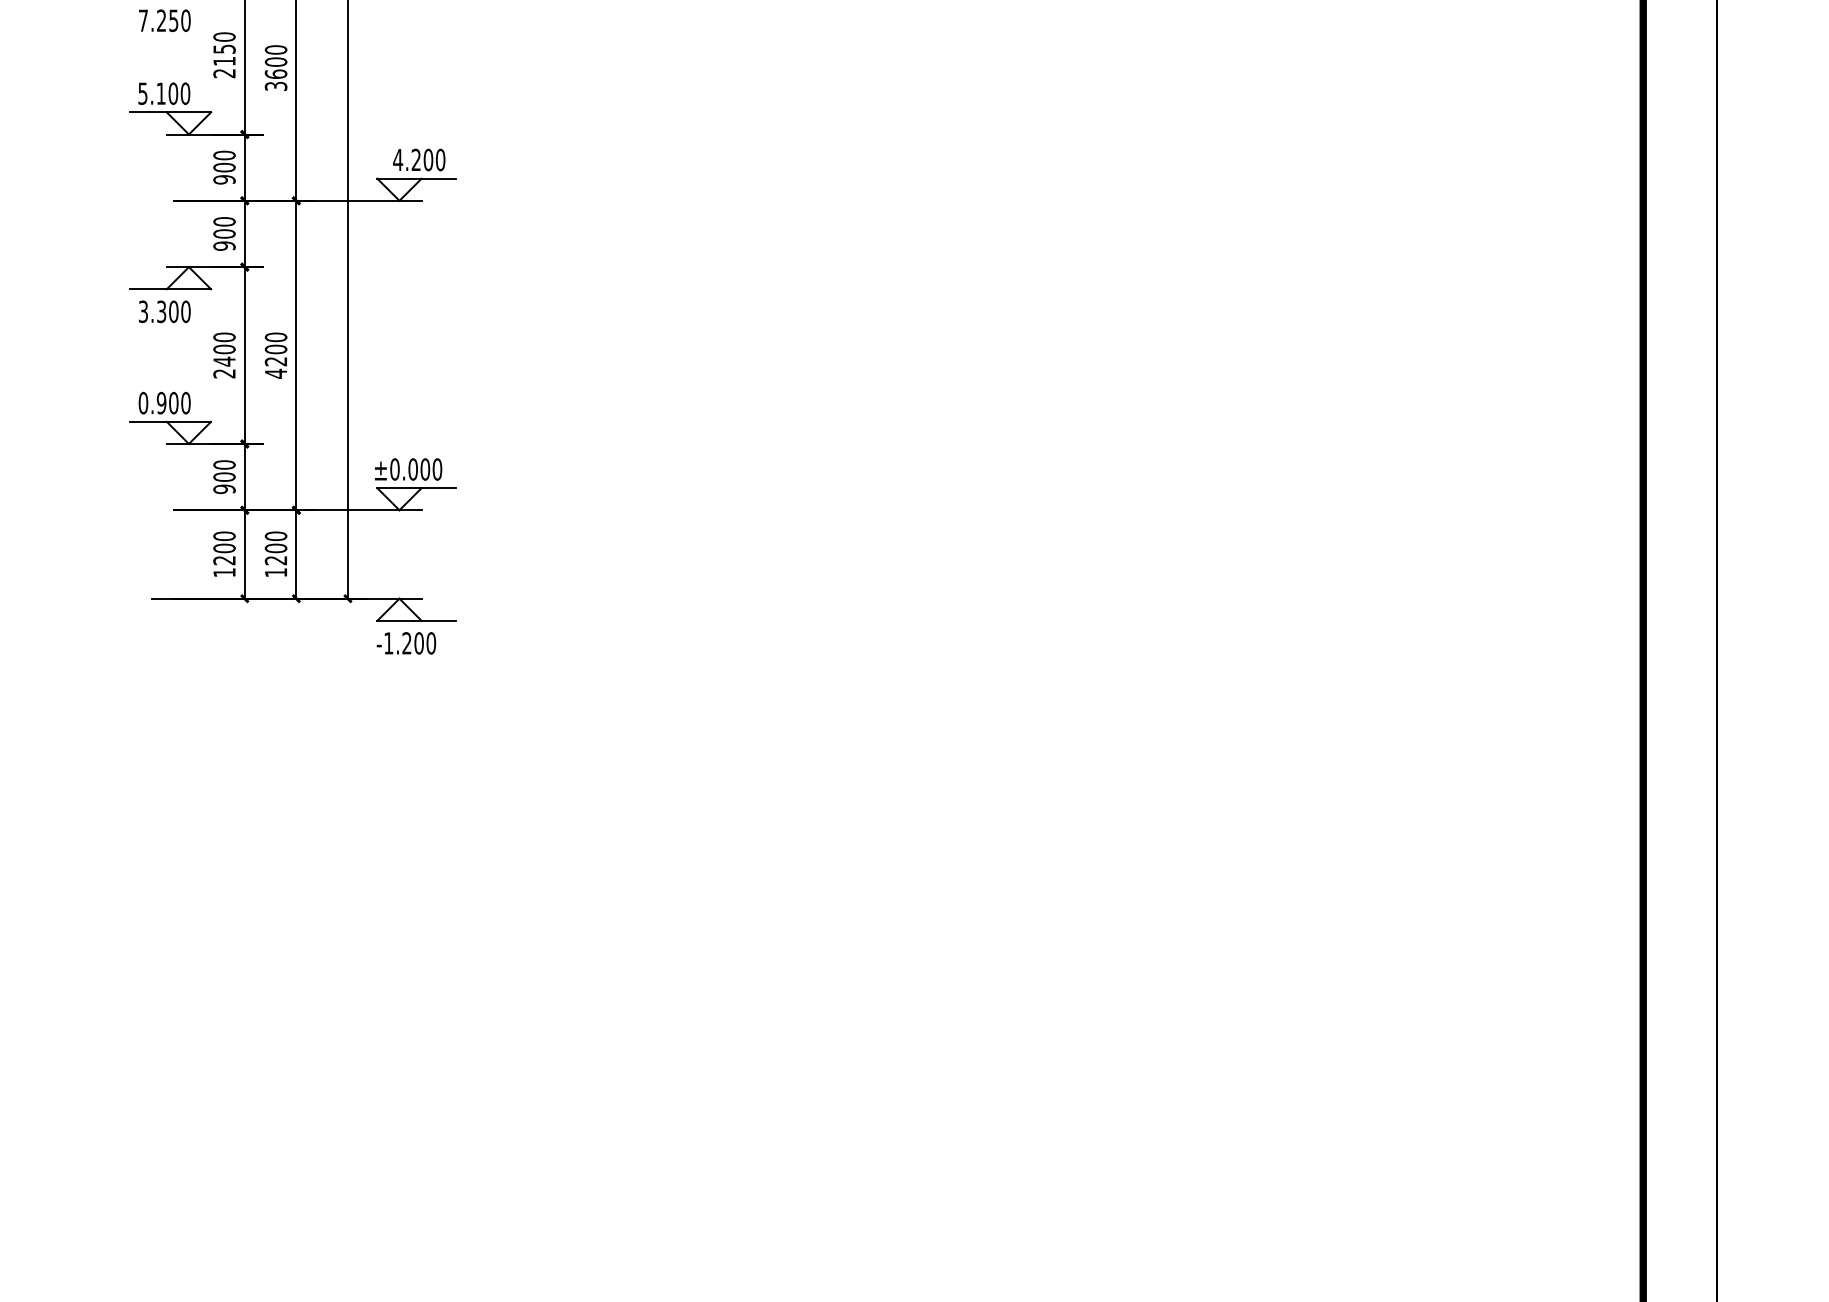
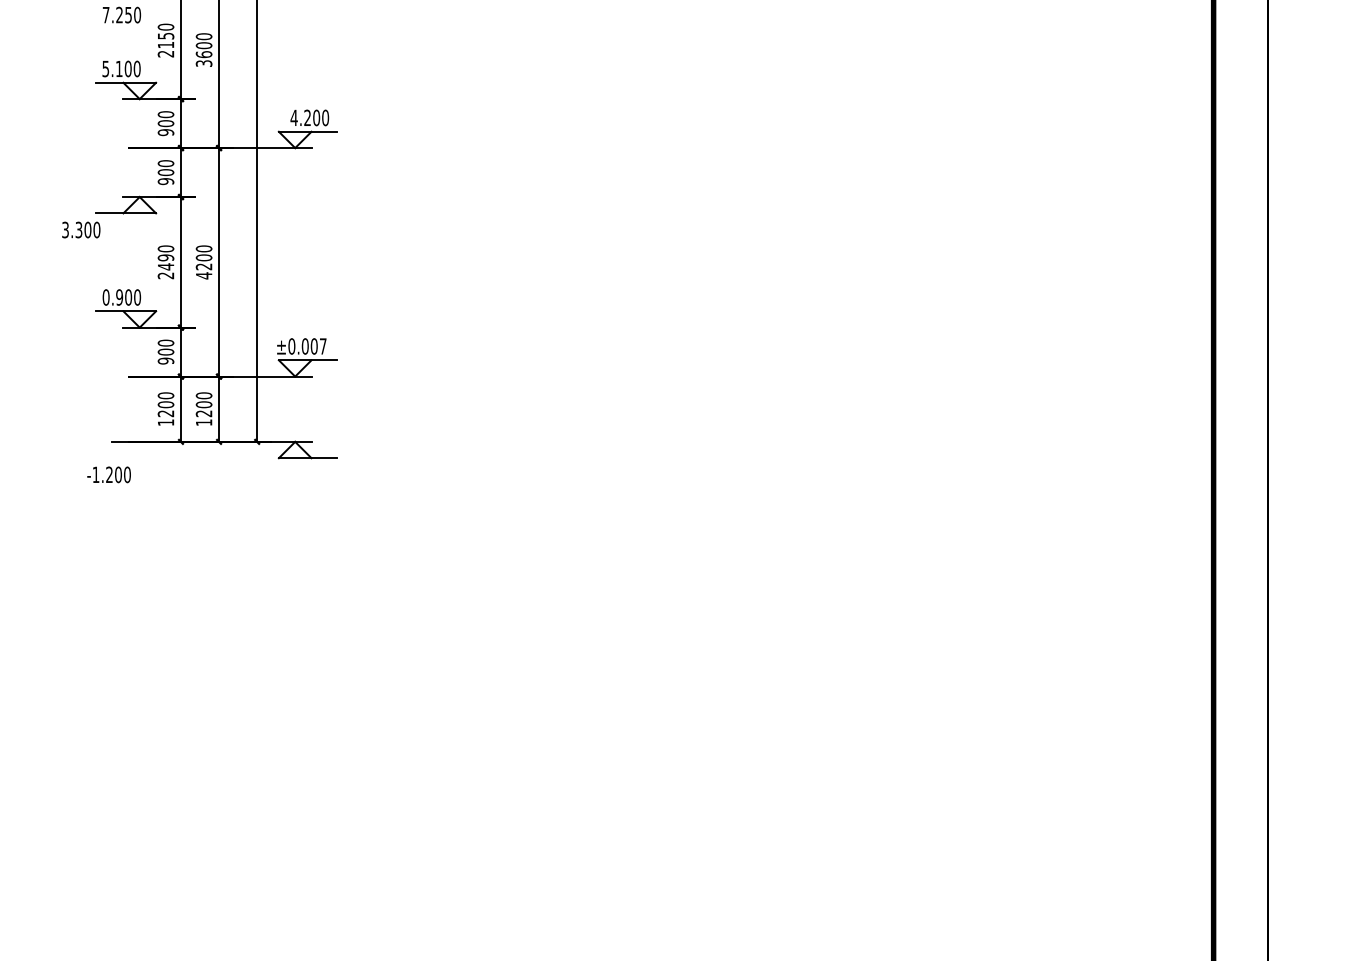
text: (164, 311) -> (81, 229), moved
text: (224, 349) -> (166, 257), 2400 -> 2490
text: (437, 469) -> (323, 346), ±0.000 -> ±0.007
text: (406, 643) -> (109, 474), moved

